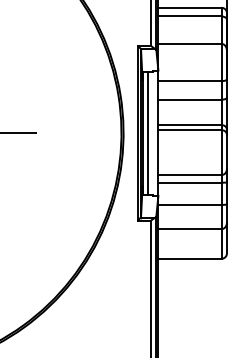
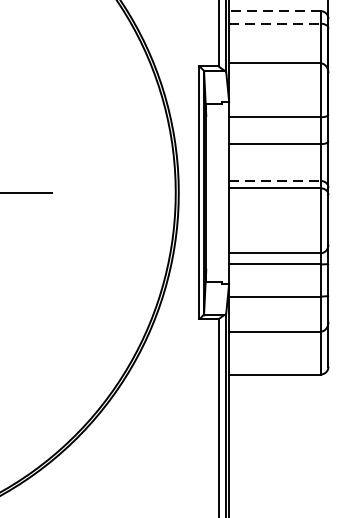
line: (190, 7) -> (275, 10), solid -> dashed
line: (190, 16) -> (275, 23), solid -> dashed
line: (190, 125) -> (275, 181), solid -> dashed
line: (147, 132) -> (213, 191), removed

